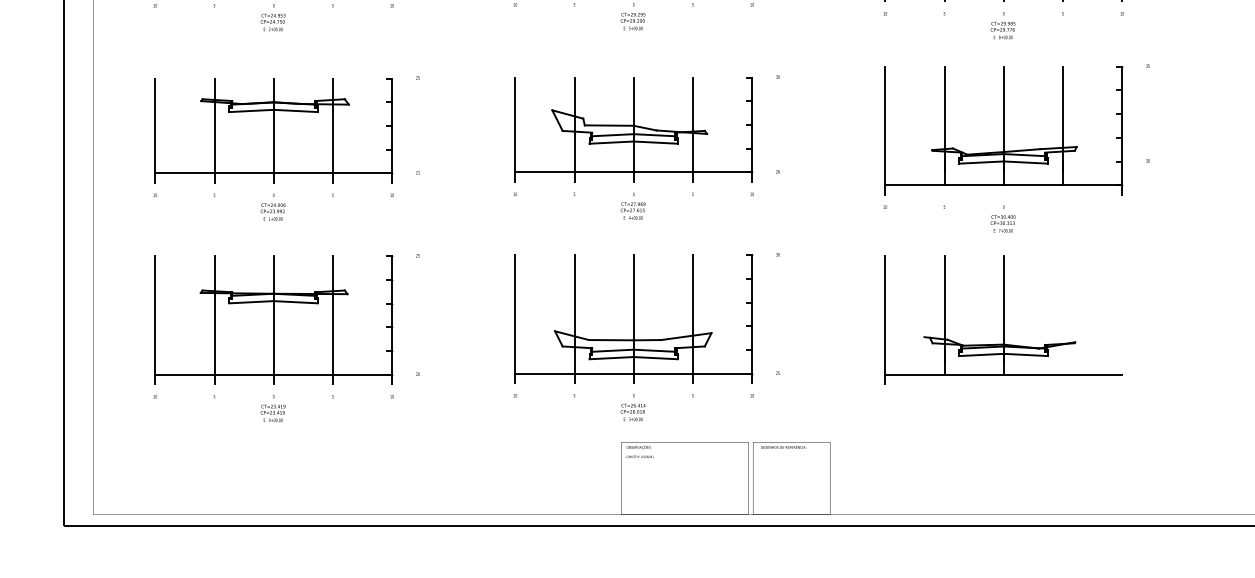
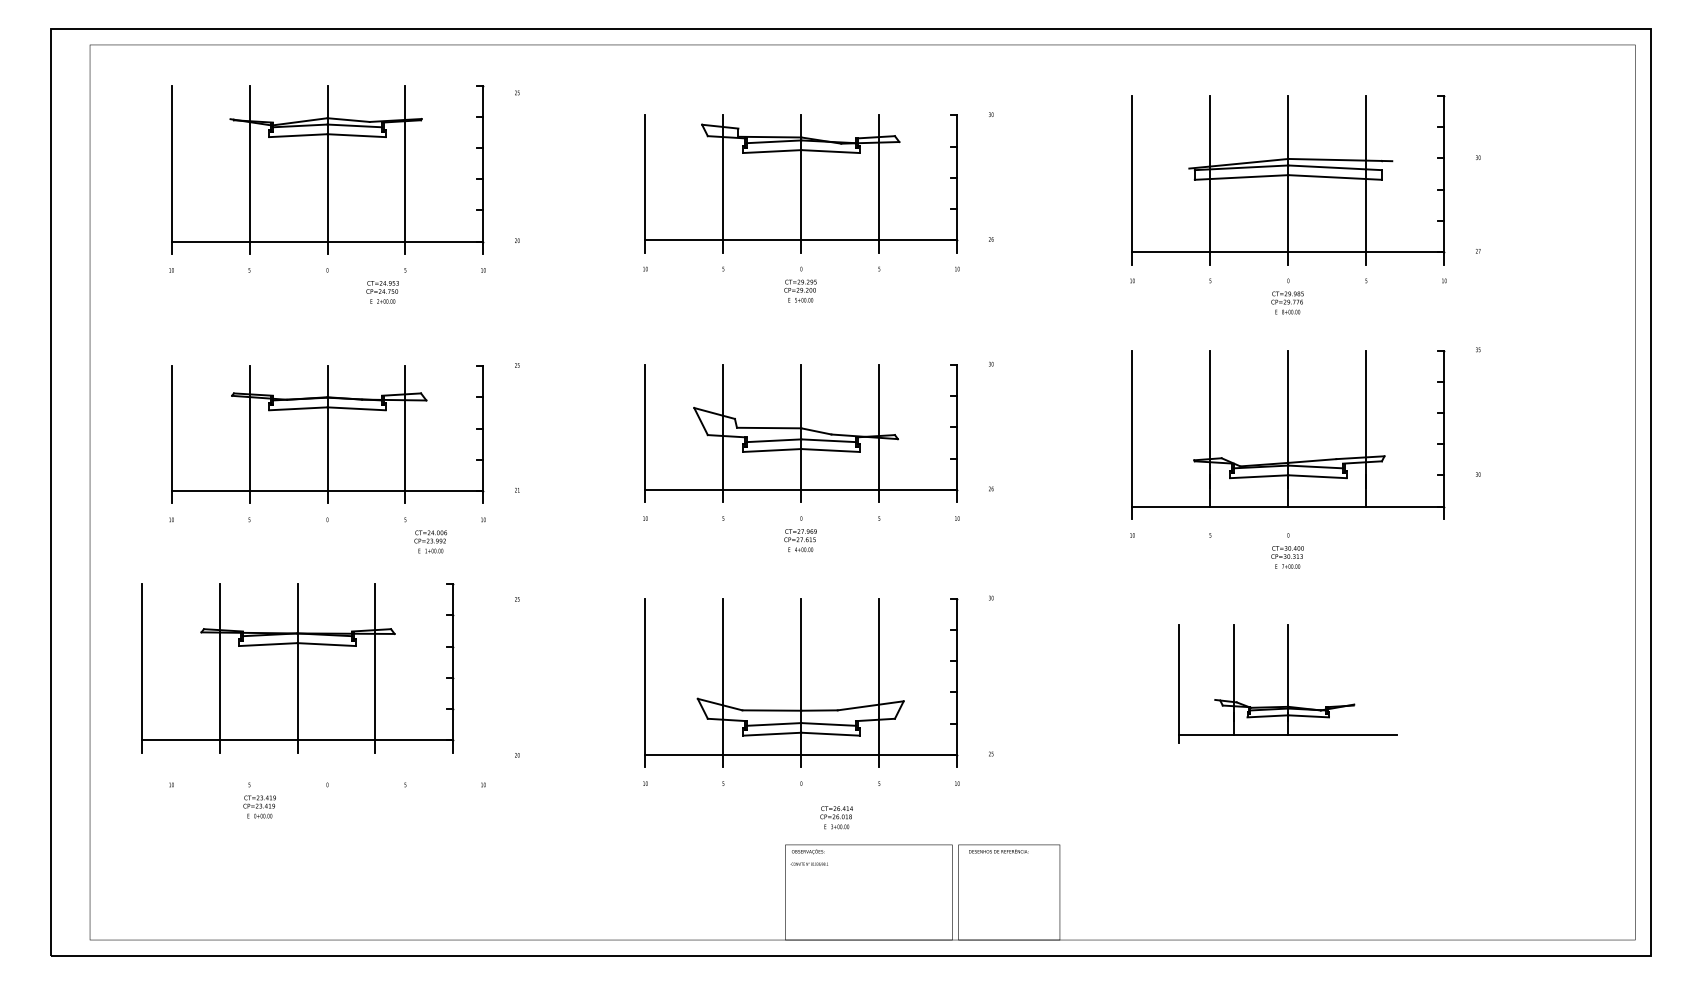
text: (272, 22) -> (382, 292), moved
text: (272, 211) -> (430, 541), moved
part: (273, 320) -> (297, 668), moved
part: (1003, 320) -> (1287, 684), size x0.7
text: (633, 412) -> (836, 817), moved
text: (272, 413) -> (259, 806), moved

